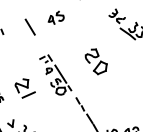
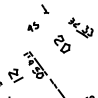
line: (29, 27) -> (15, 34), removed
part: (96, 62) -> (62, 44), moved

